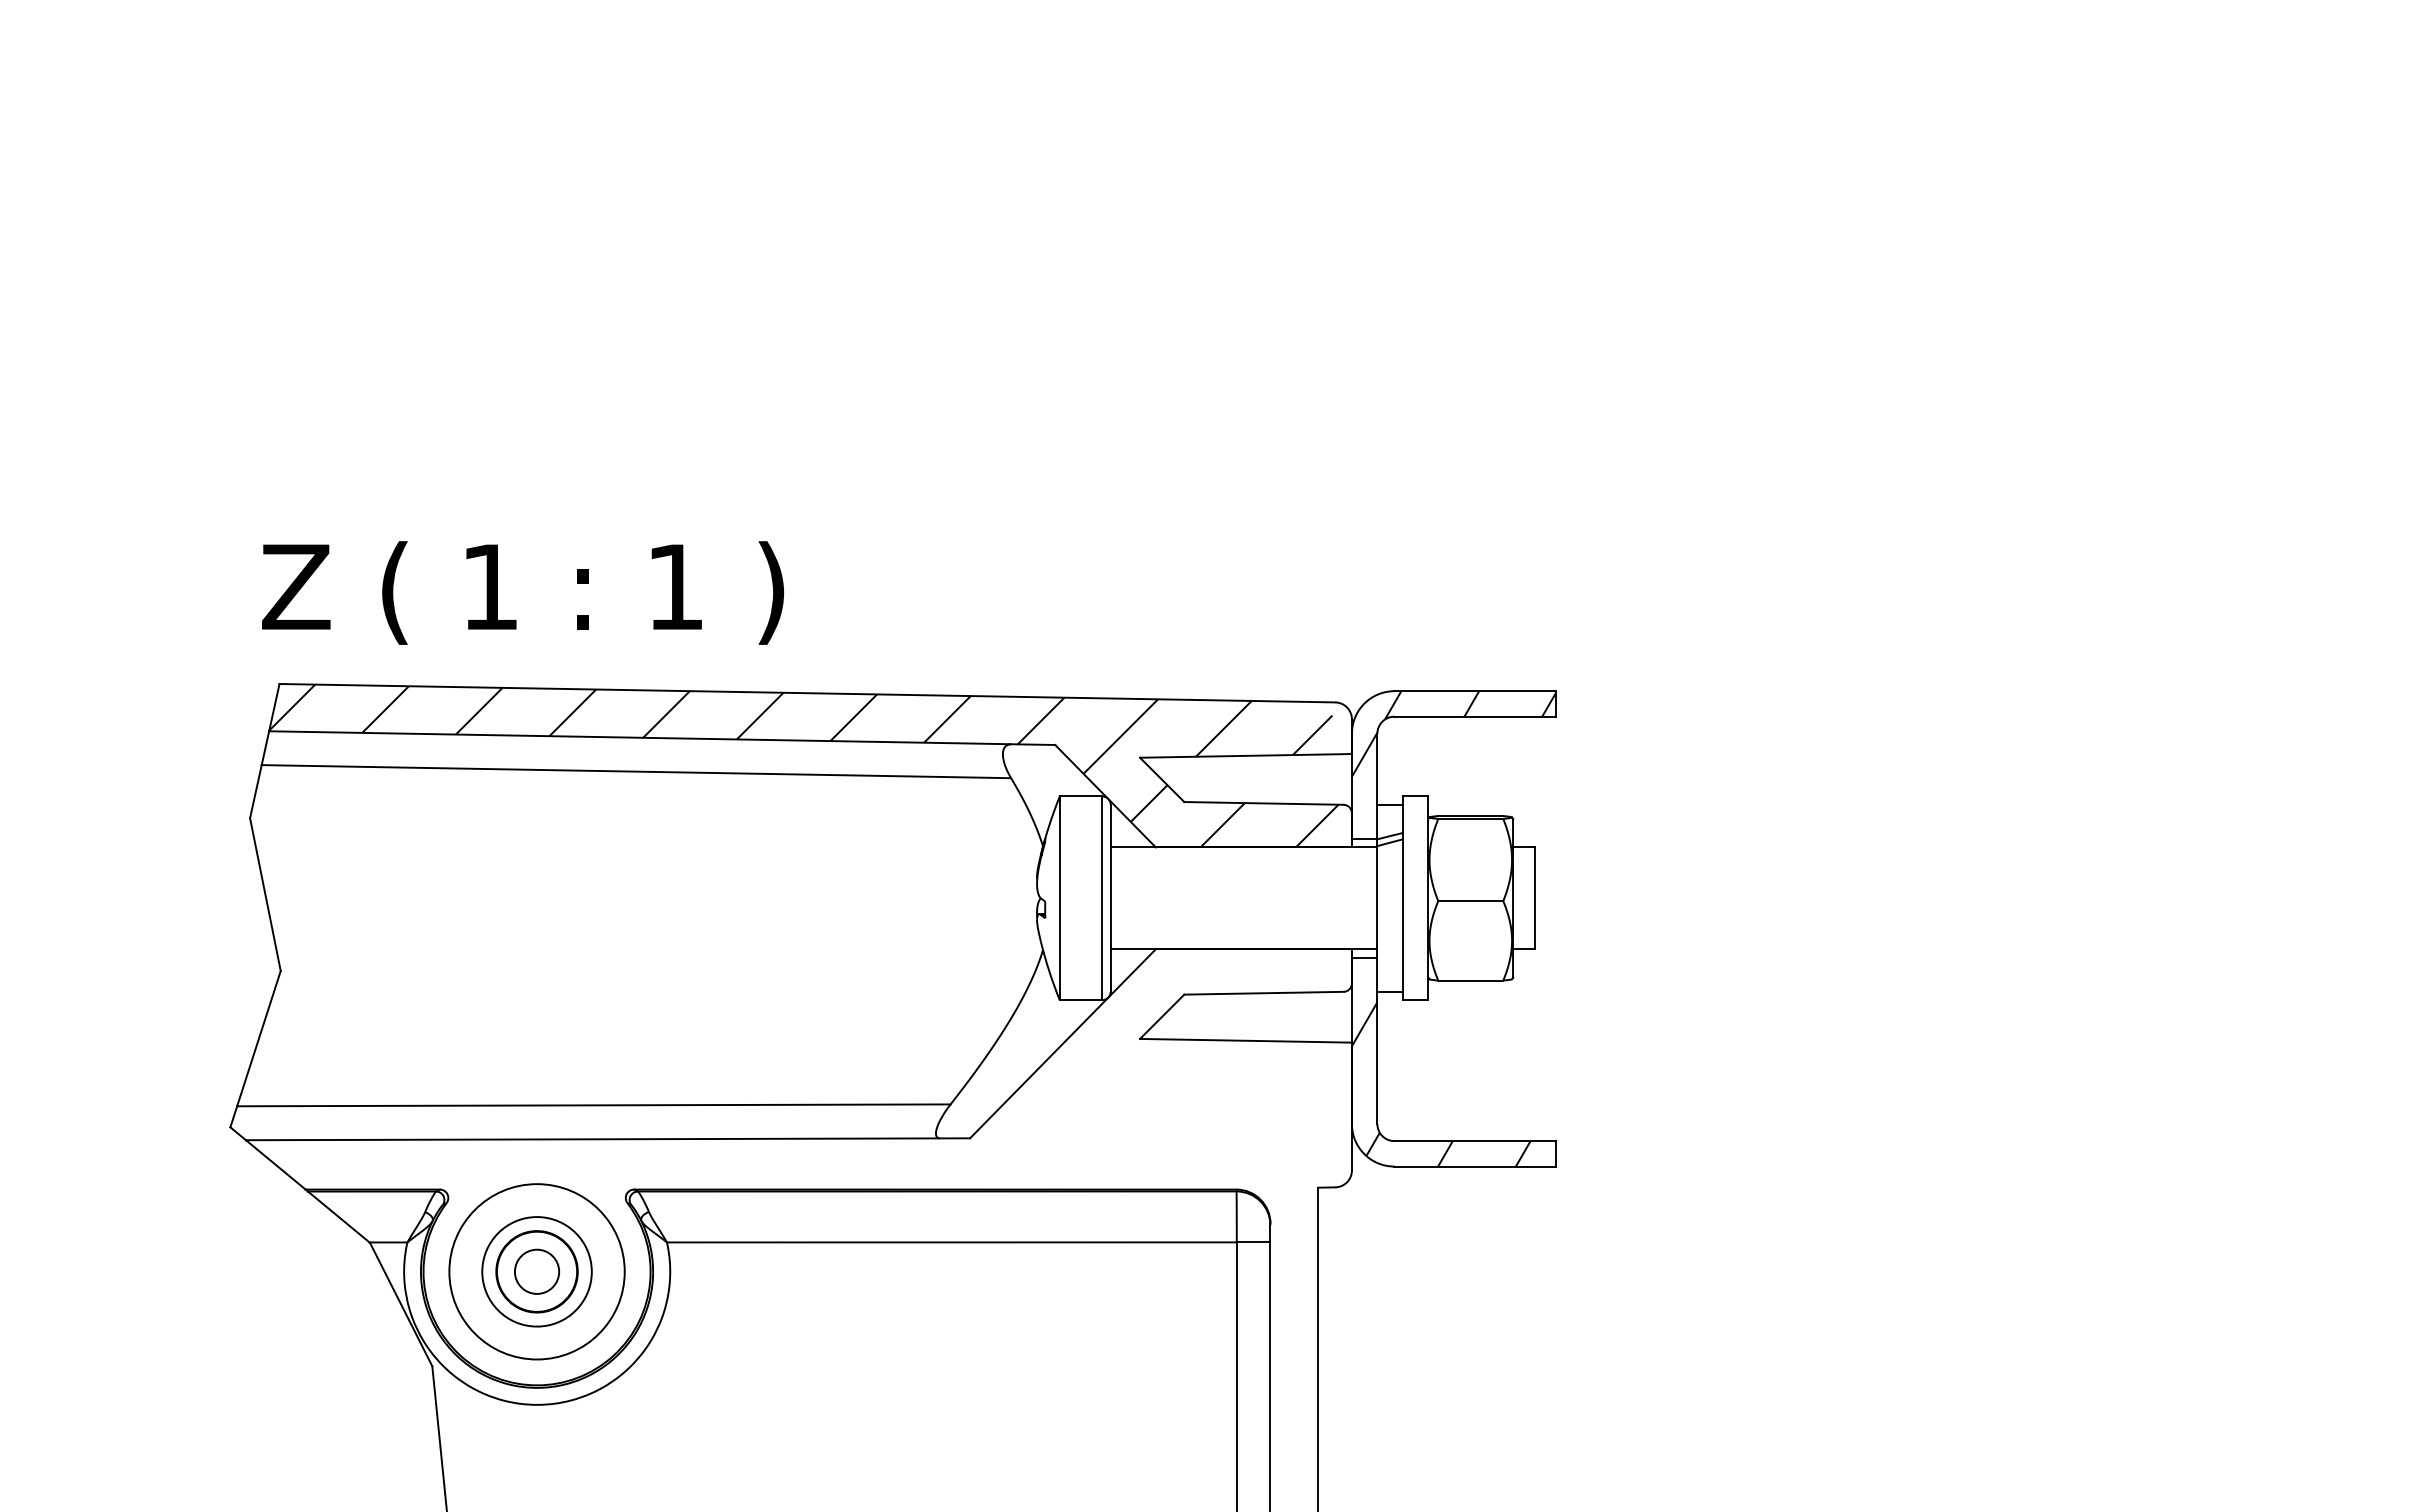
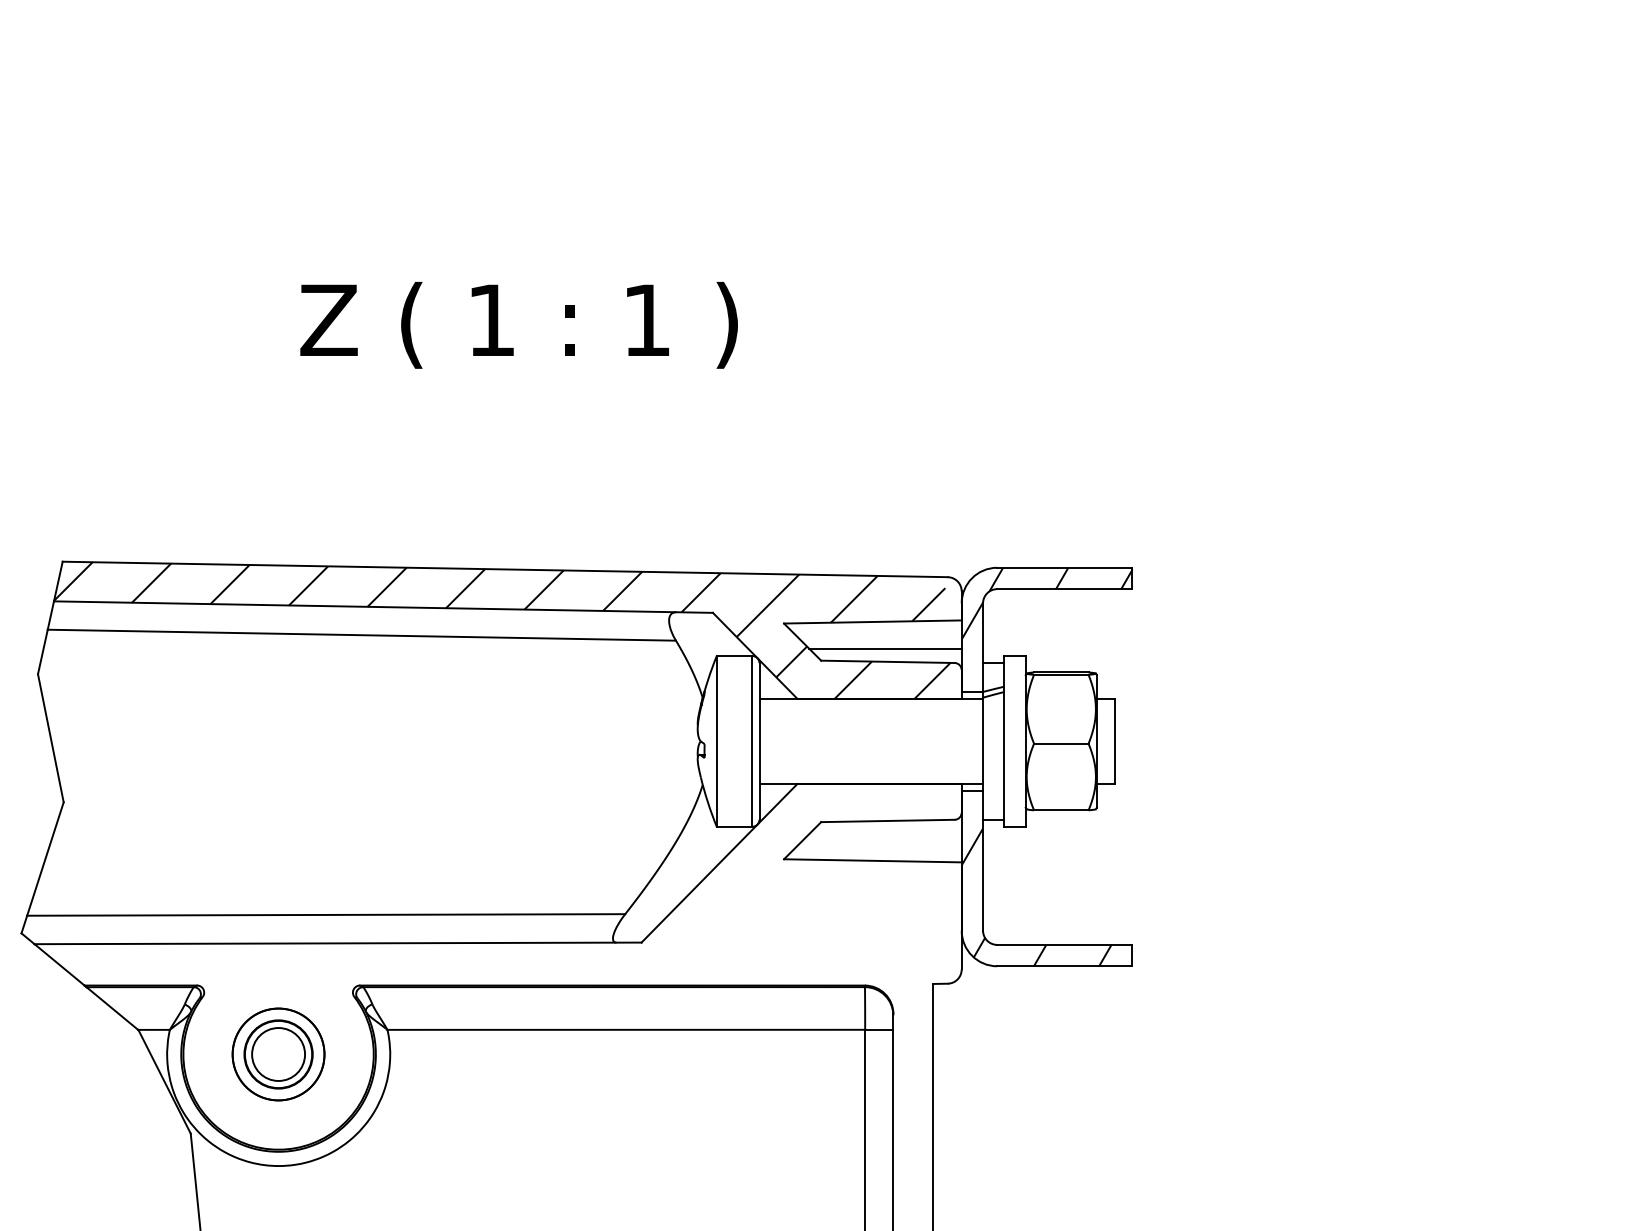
text: (523, 592) -> (519, 324), moved
line: (1260, 787) -> (885, 648), added
circle: (536, 1271) -> (278, 1054), size x0.62
circle: (536, 1271) -> (278, 1054), size x1.43

